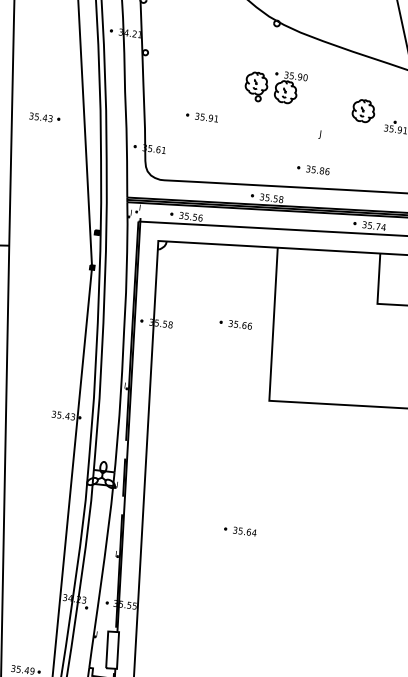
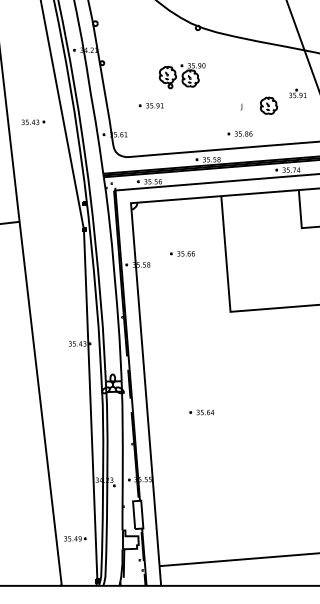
part: (275, 88) -> (182, 76), moved
part: (363, 110) -> (268, 105), moved
part: (235, 323) -> (182, 253), moved
part: (239, 530) -> (201, 412), moved

